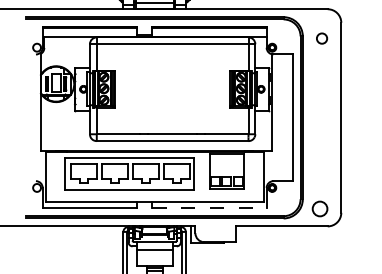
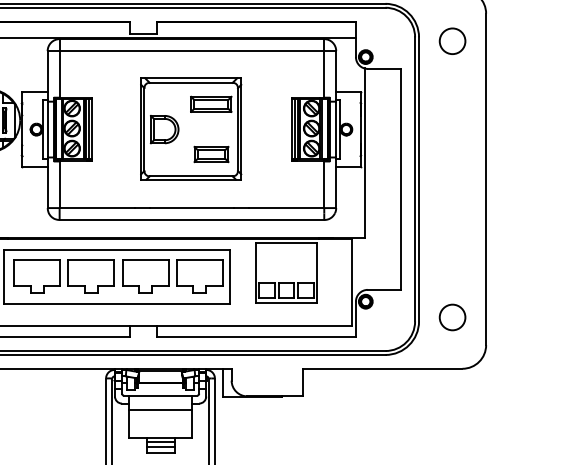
circle: (321, 38) -> (451, 41), size x1.43
part: (171, 88) -> (189, 128), added
line: (210, 208) -> (257, 337), dashed -> solid
circle: (319, 208) -> (451, 316), moved

